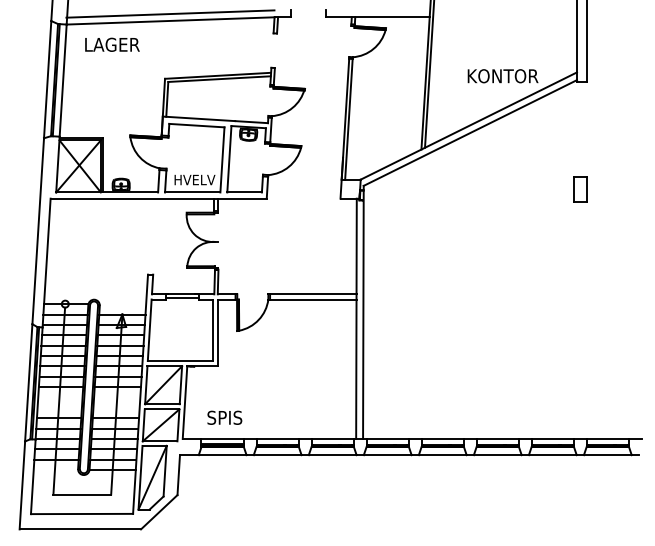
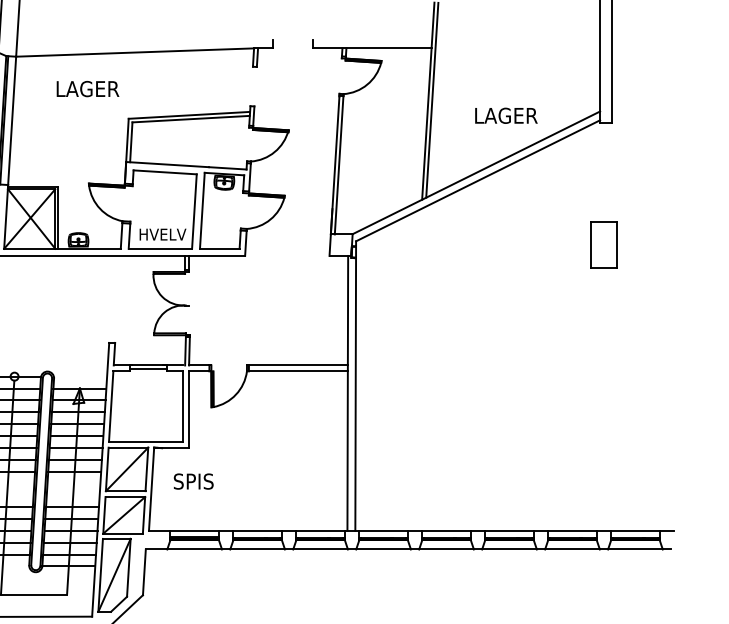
line: (170, 13) -> (134, 44), removed
text: (112, 44) -> (88, 88), moved
text: (503, 76) -> (516, 116), KONTOR -> LAGER
part: (580, 189) -> (604, 245), size x1.6
text: (224, 417) -> (193, 481), moved

